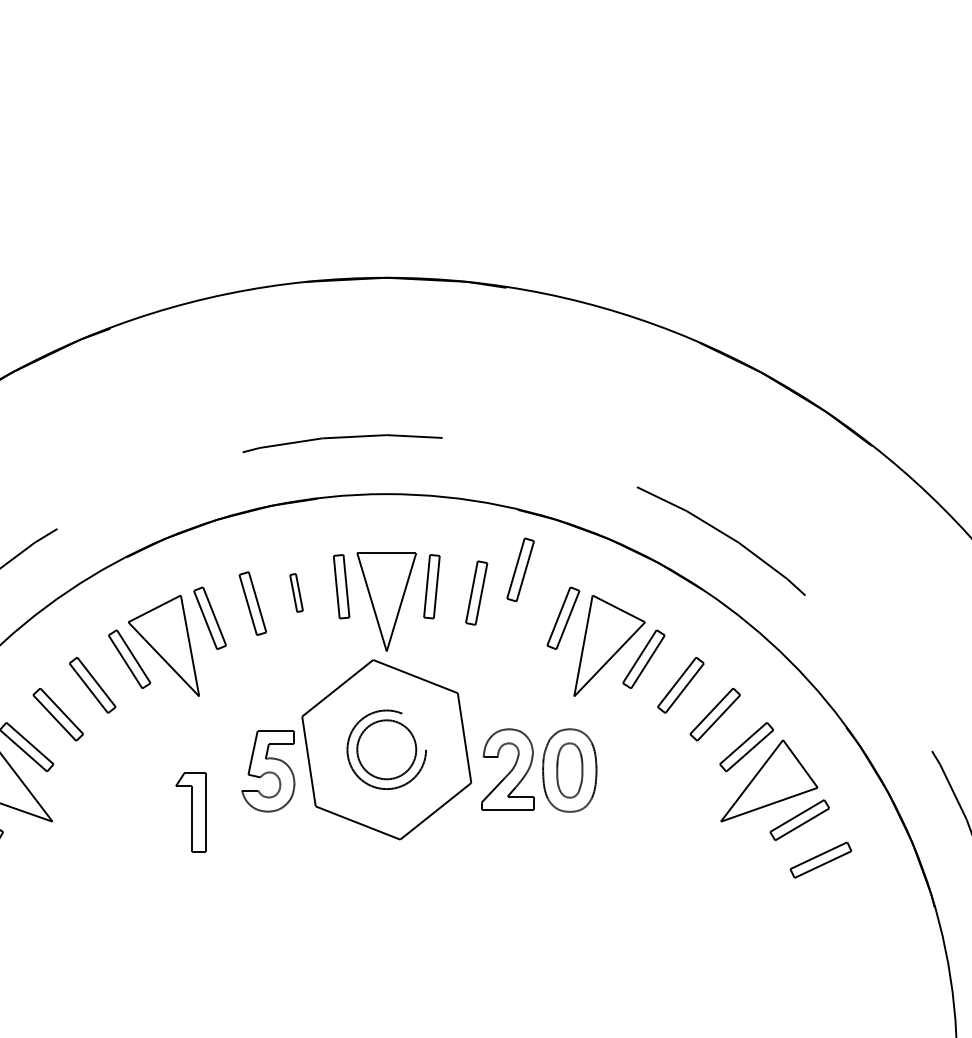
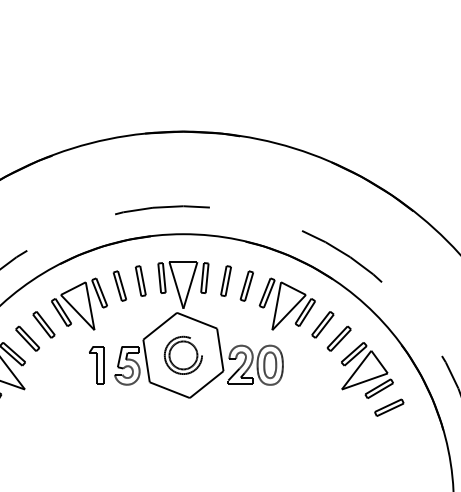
part: (519, 568) -> (246, 285), moved
part: (296, 591) -> (140, 280), size x1.67
part: (190, 813) -> (96, 365), moved

